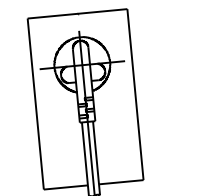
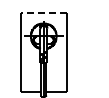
line: (76, 13) -> (43, 12), solid -> dashed

